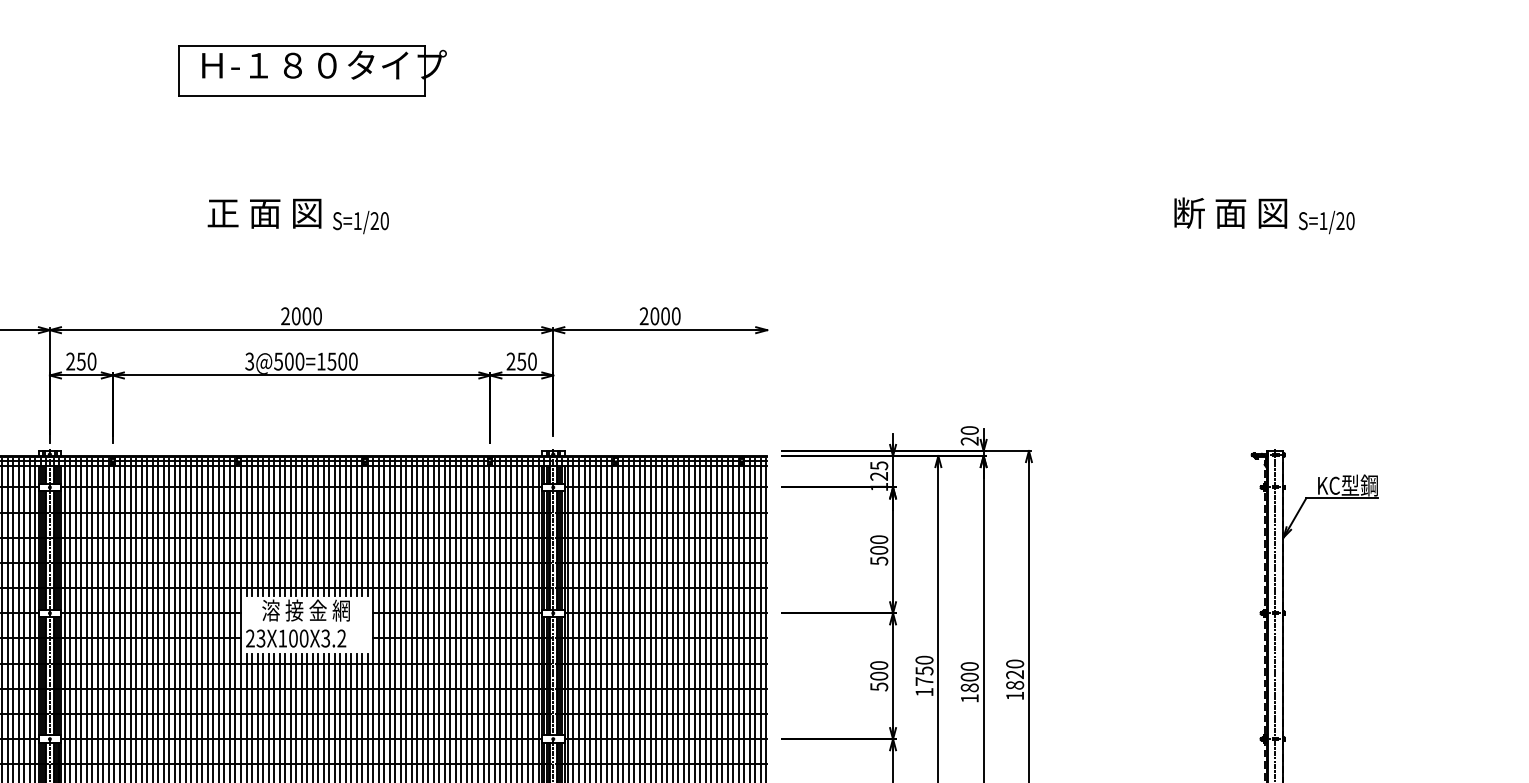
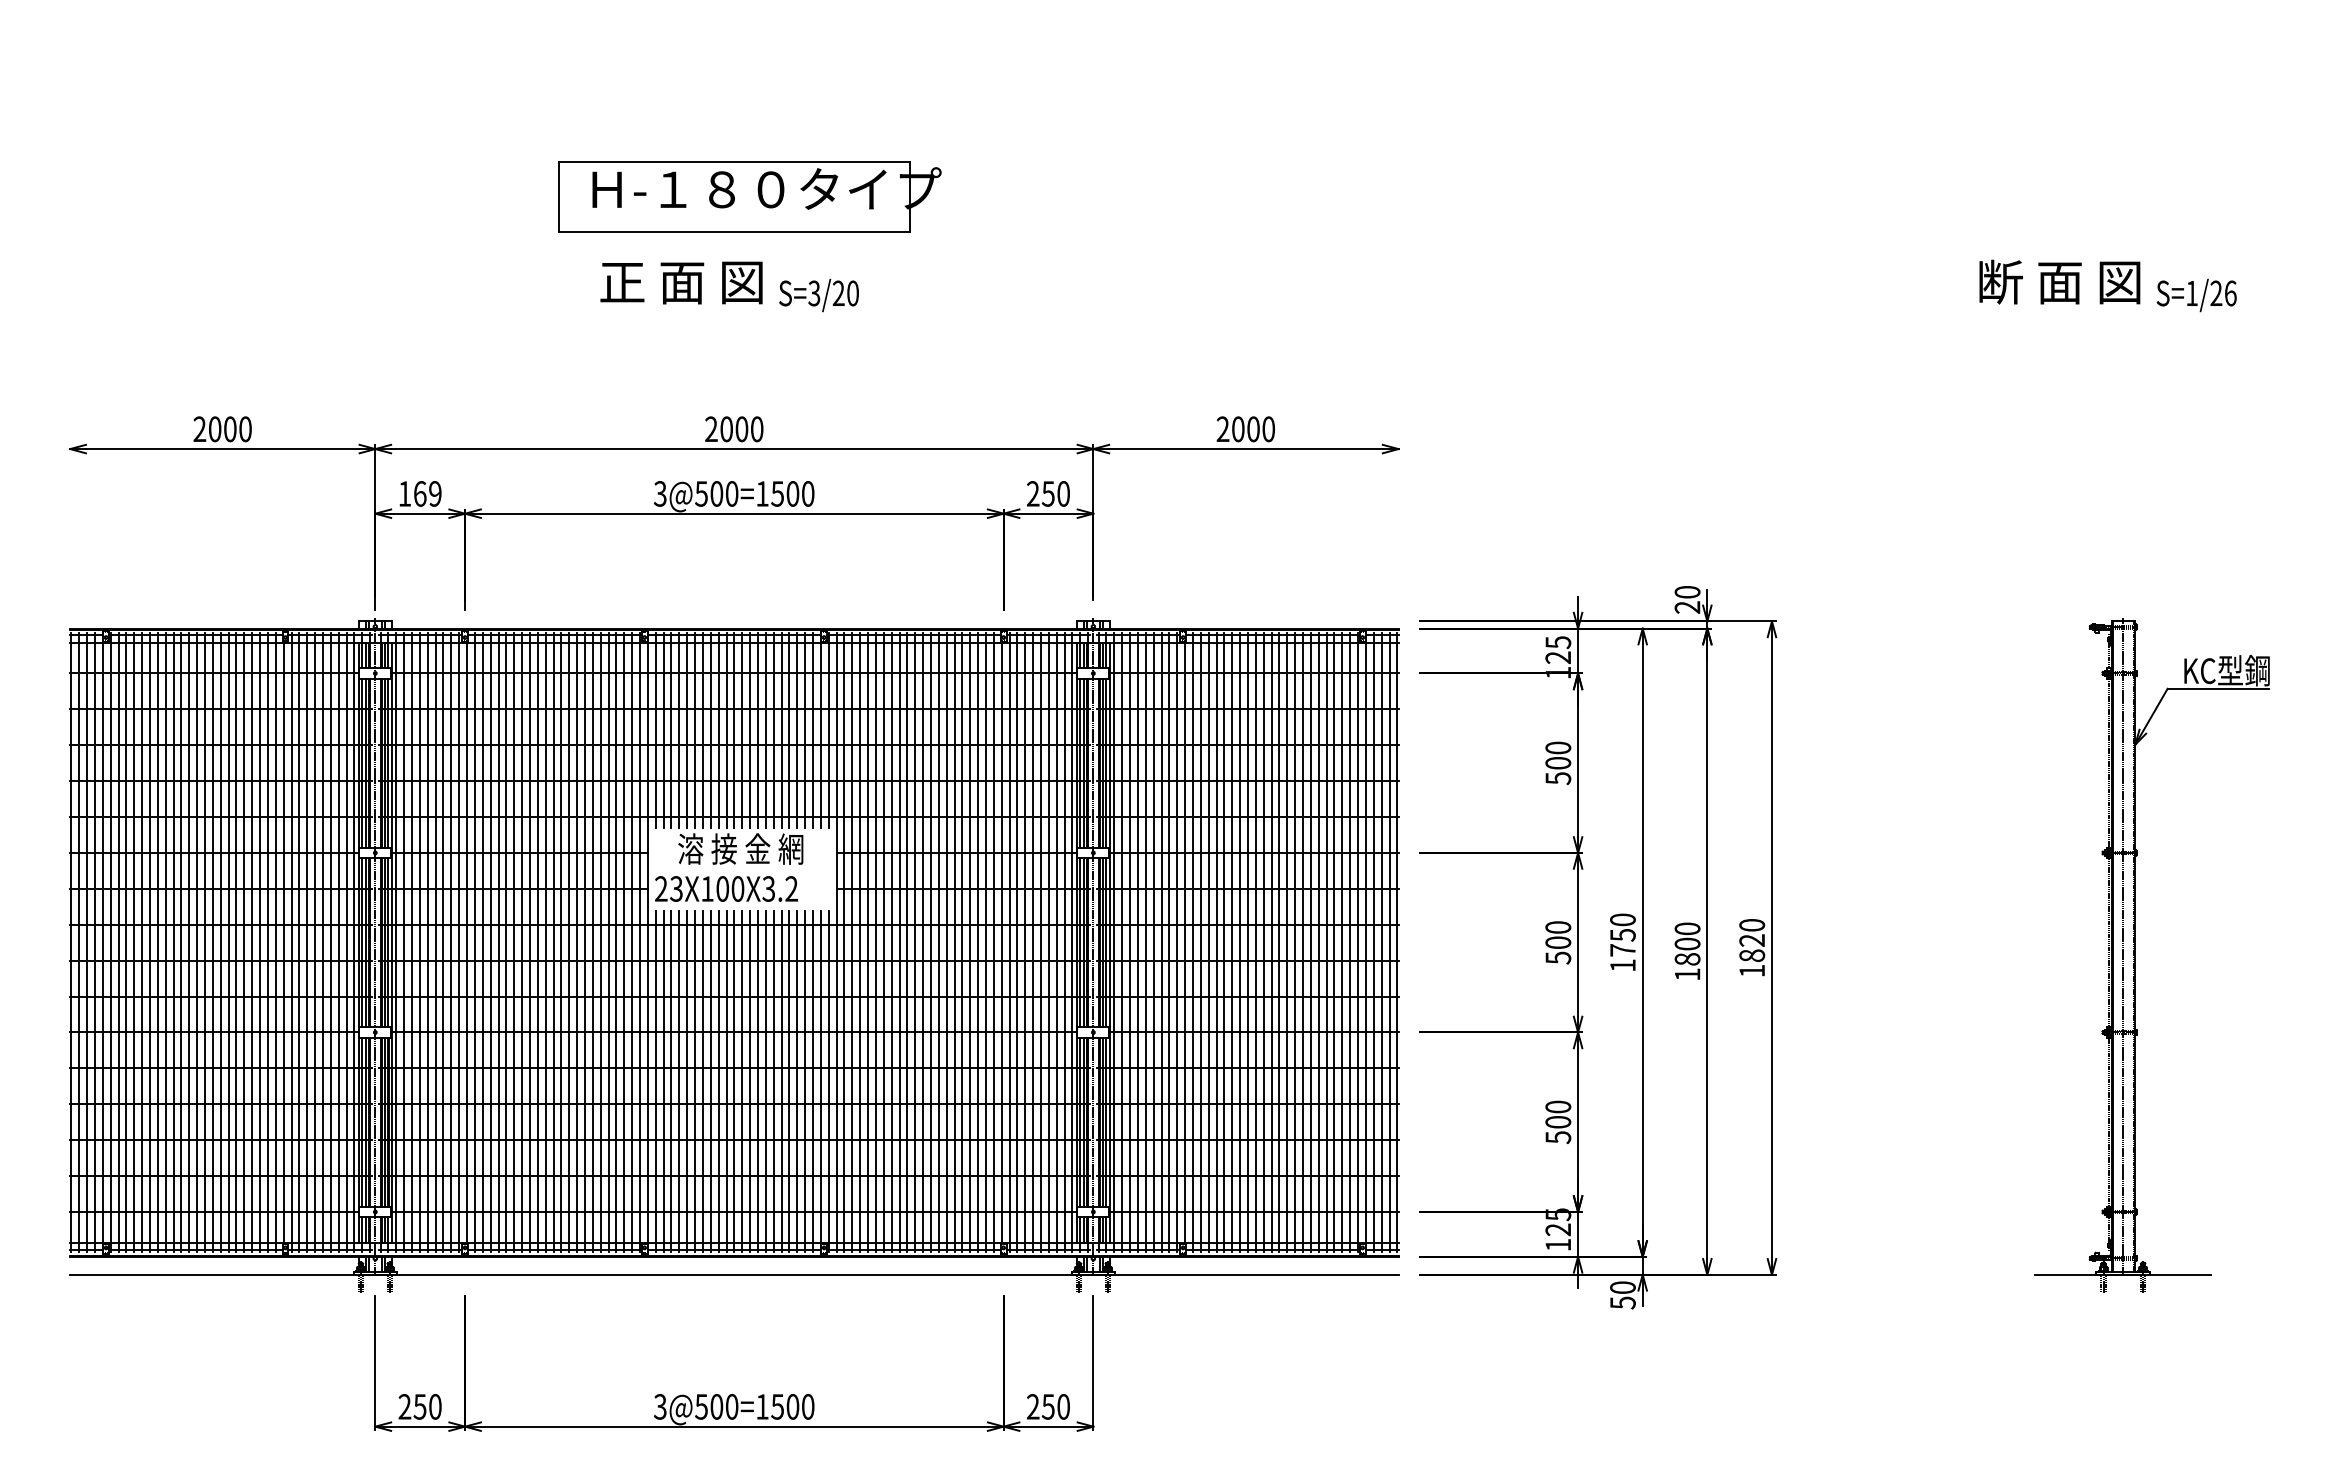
part: (312, 70) -> (749, 196), moved
text: (357, 221) -> (814, 293), S=1/20 -> S=3/20
text: (1350, 221) -> (2230, 293), S=1/20 -> S=1/26
text: (80, 361) -> (419, 493), 250 -> 169

